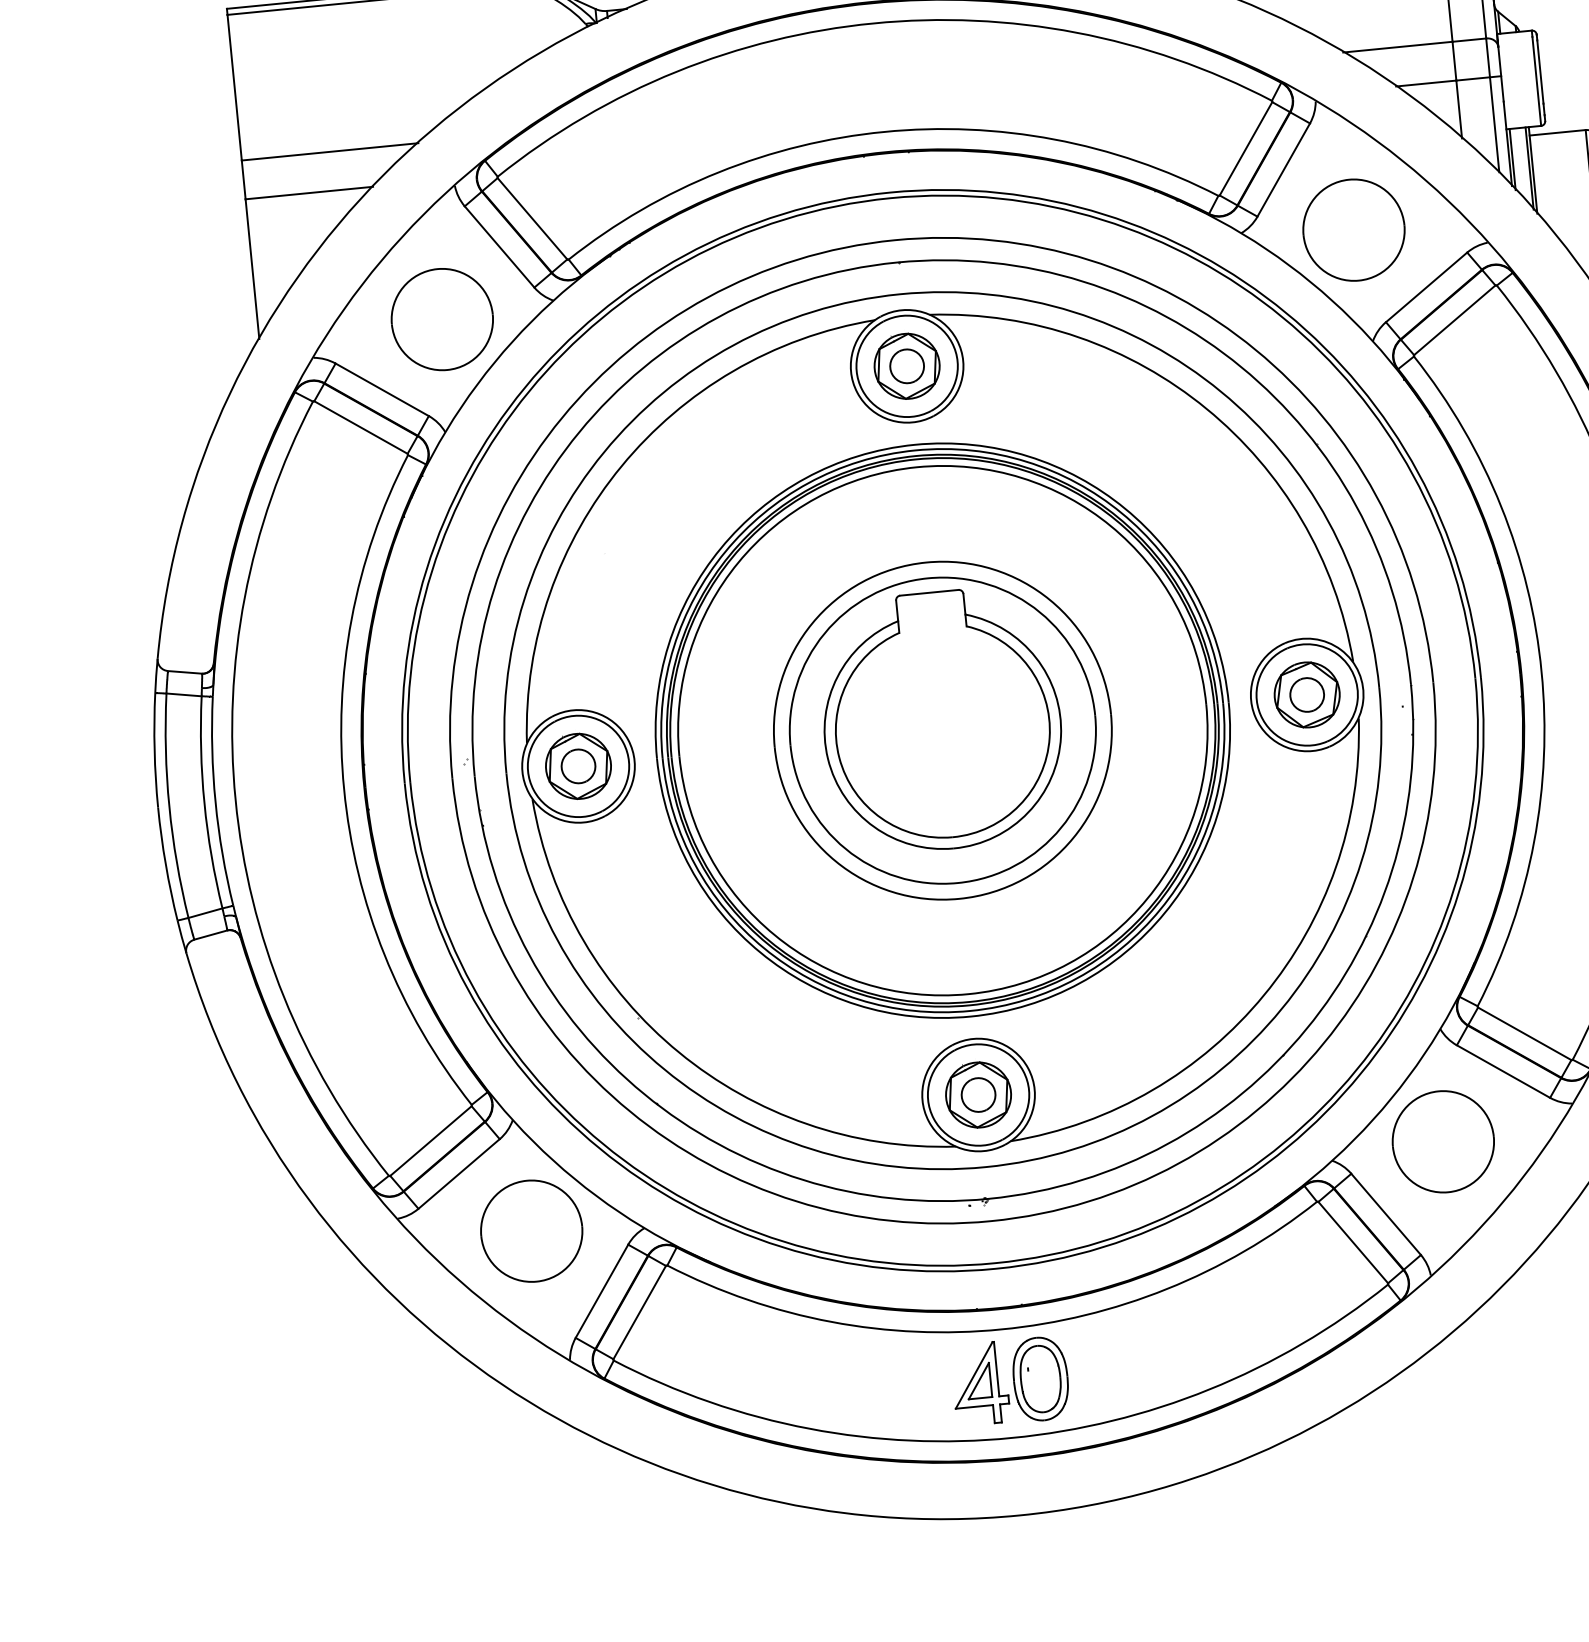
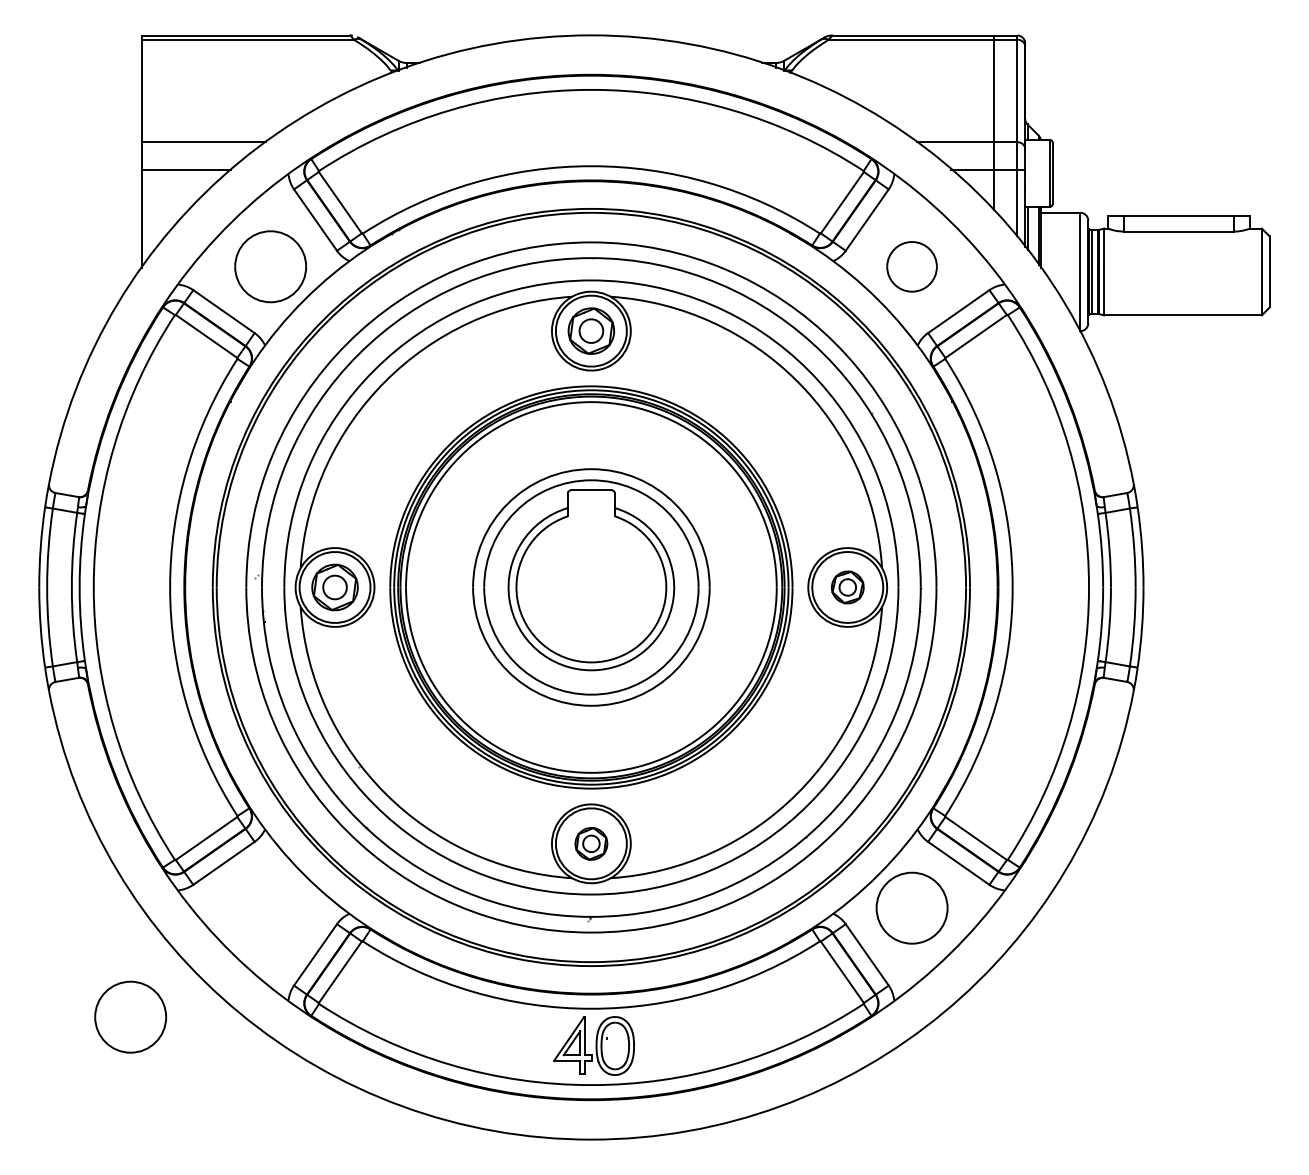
part: (1353, 229) -> (911, 266), size x0.7
part: (1306, 695) -> (847, 587), size x0.7
part: (978, 1094) -> (591, 843), size x0.7
part: (531, 1230) -> (130, 1016), moved

